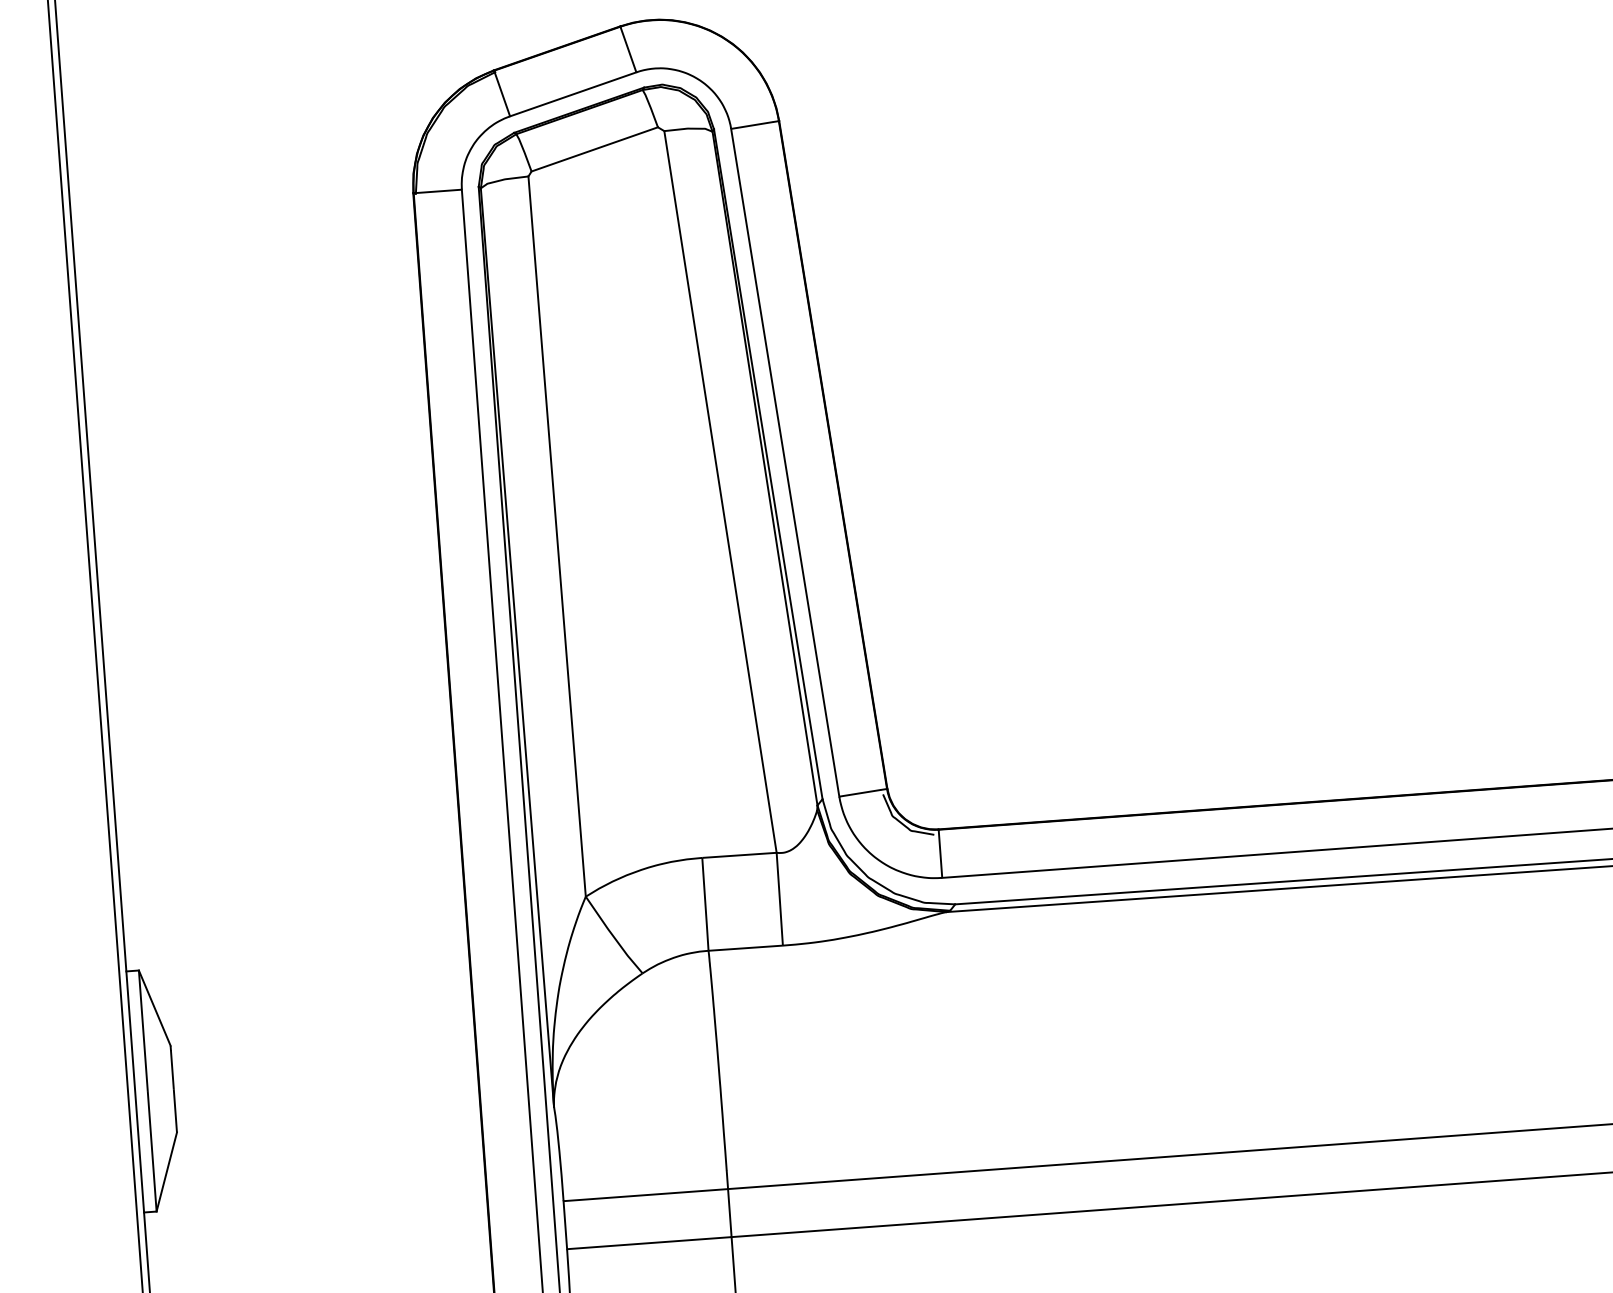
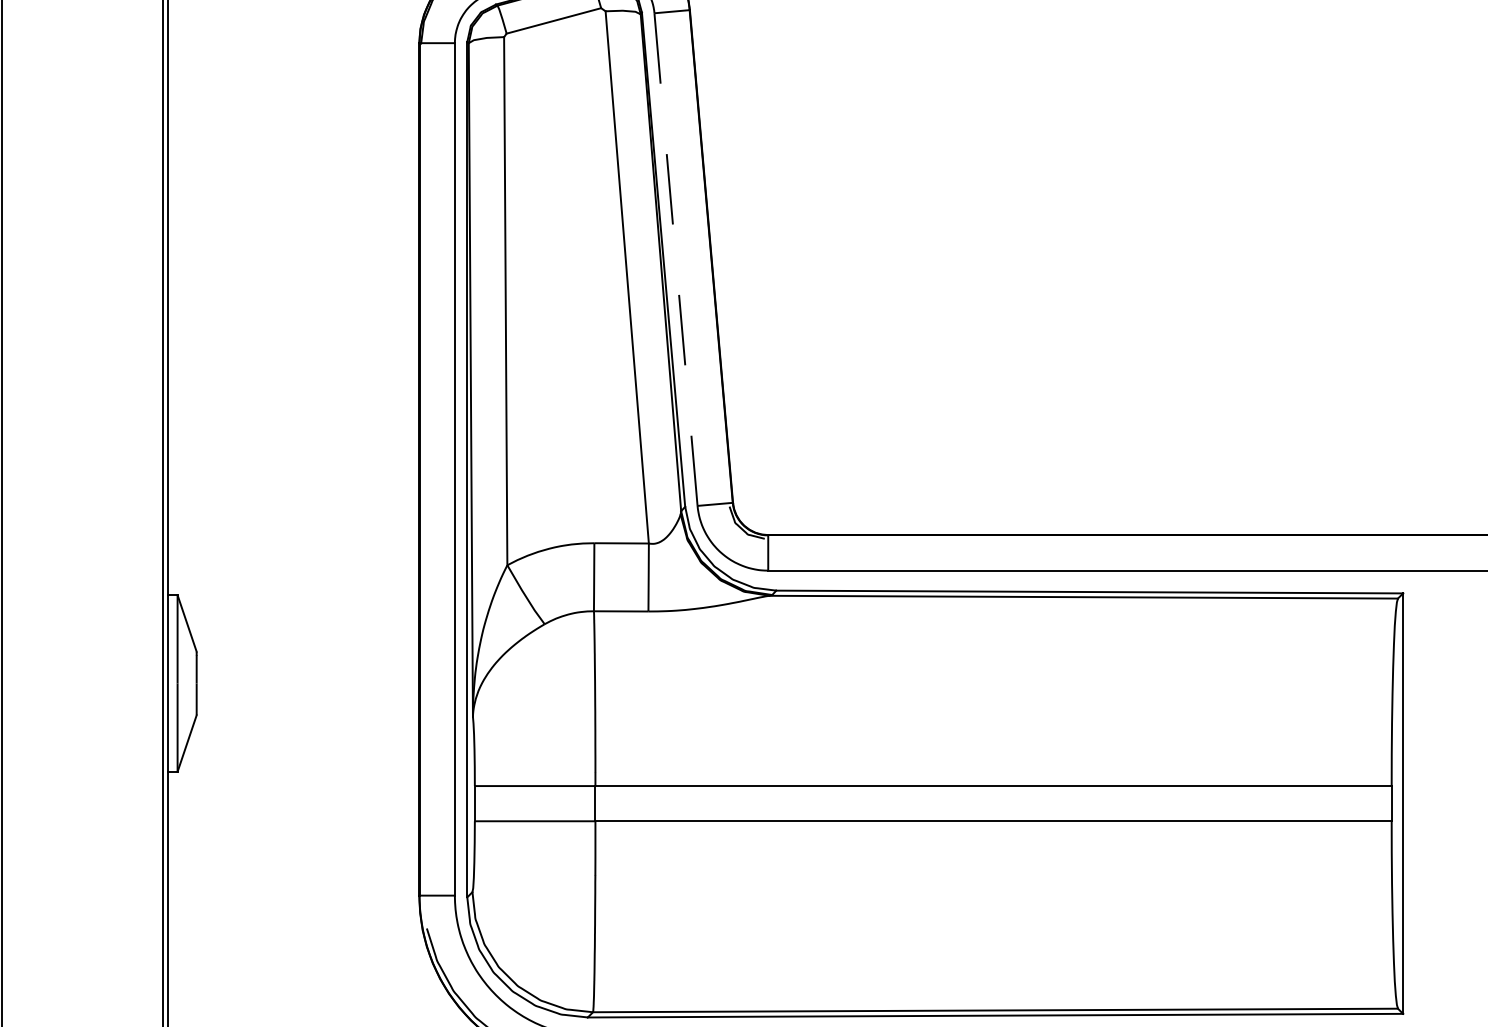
line: (786, 463) -> (676, 260), solid -> dashed

